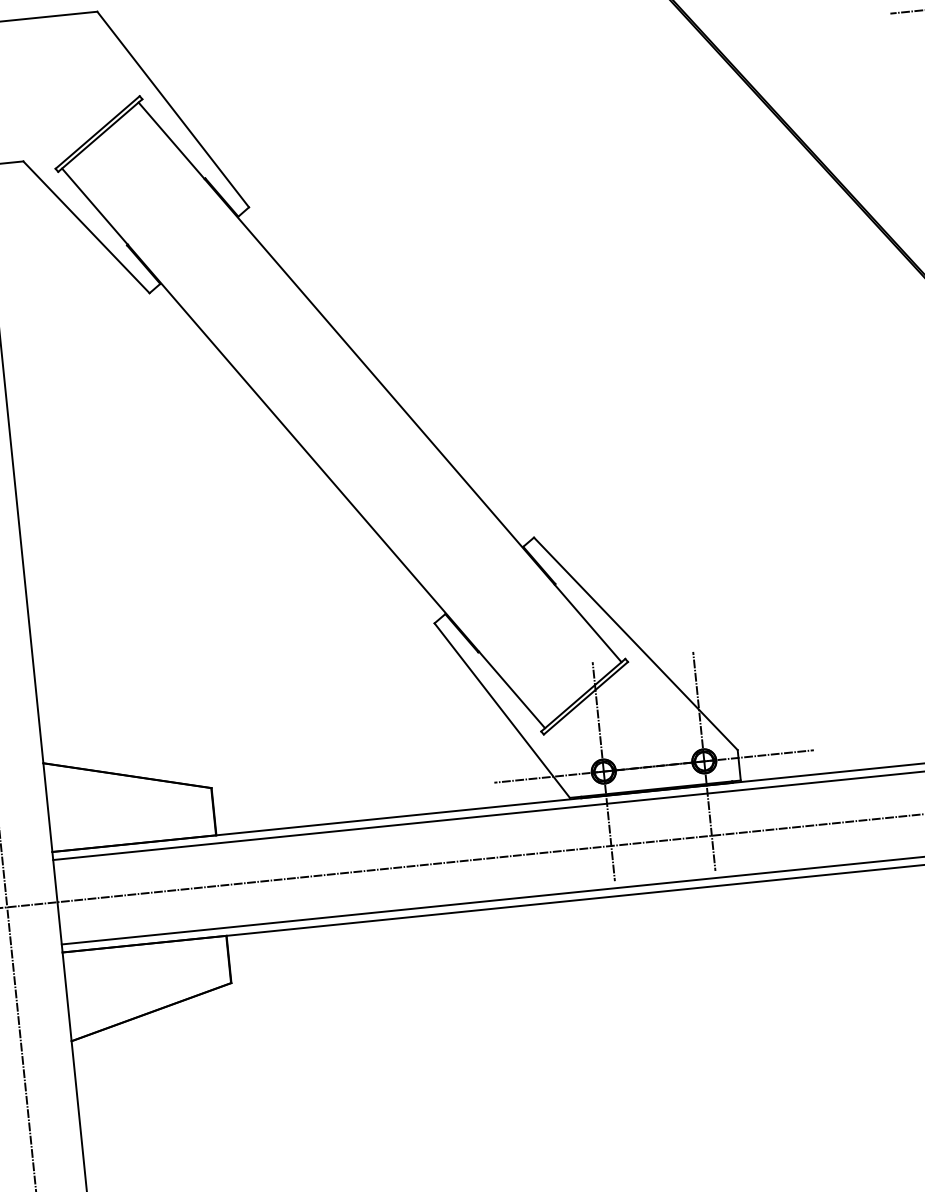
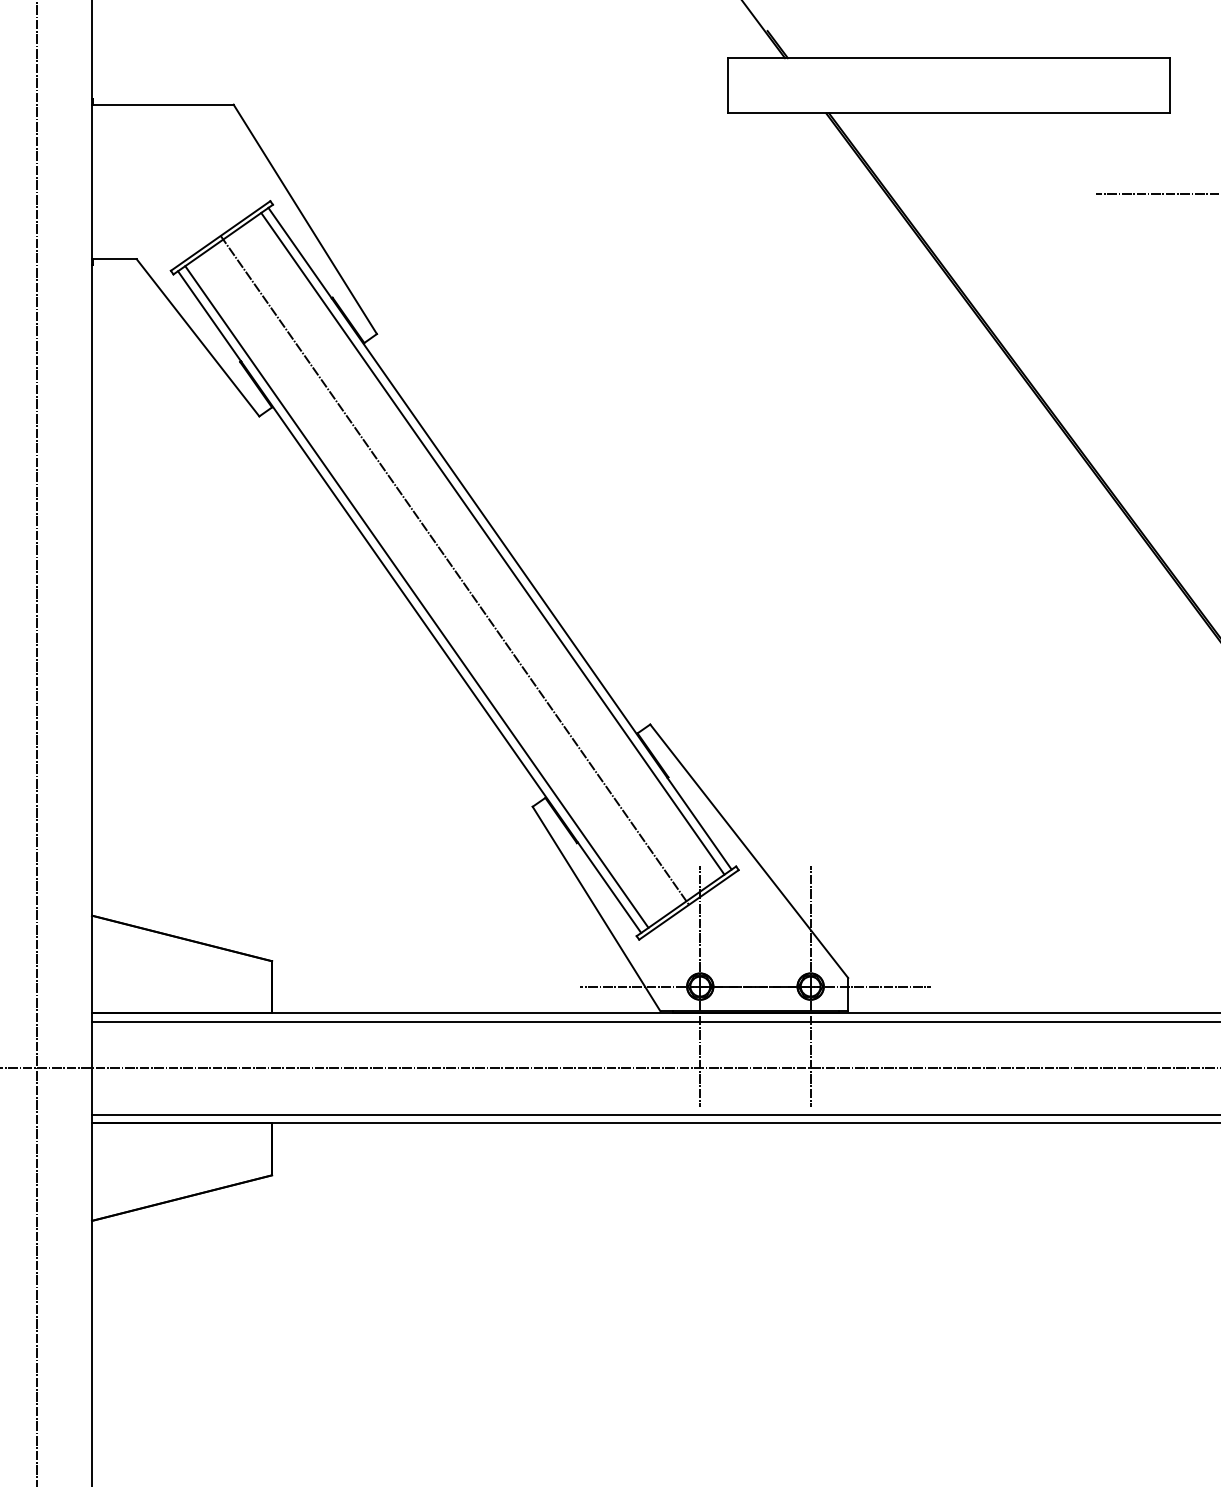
line: (373, 387) -> (492, 543), added
line: (341, 414) -> (454, 569), added
line: (309, 442) -> (416, 596), added

